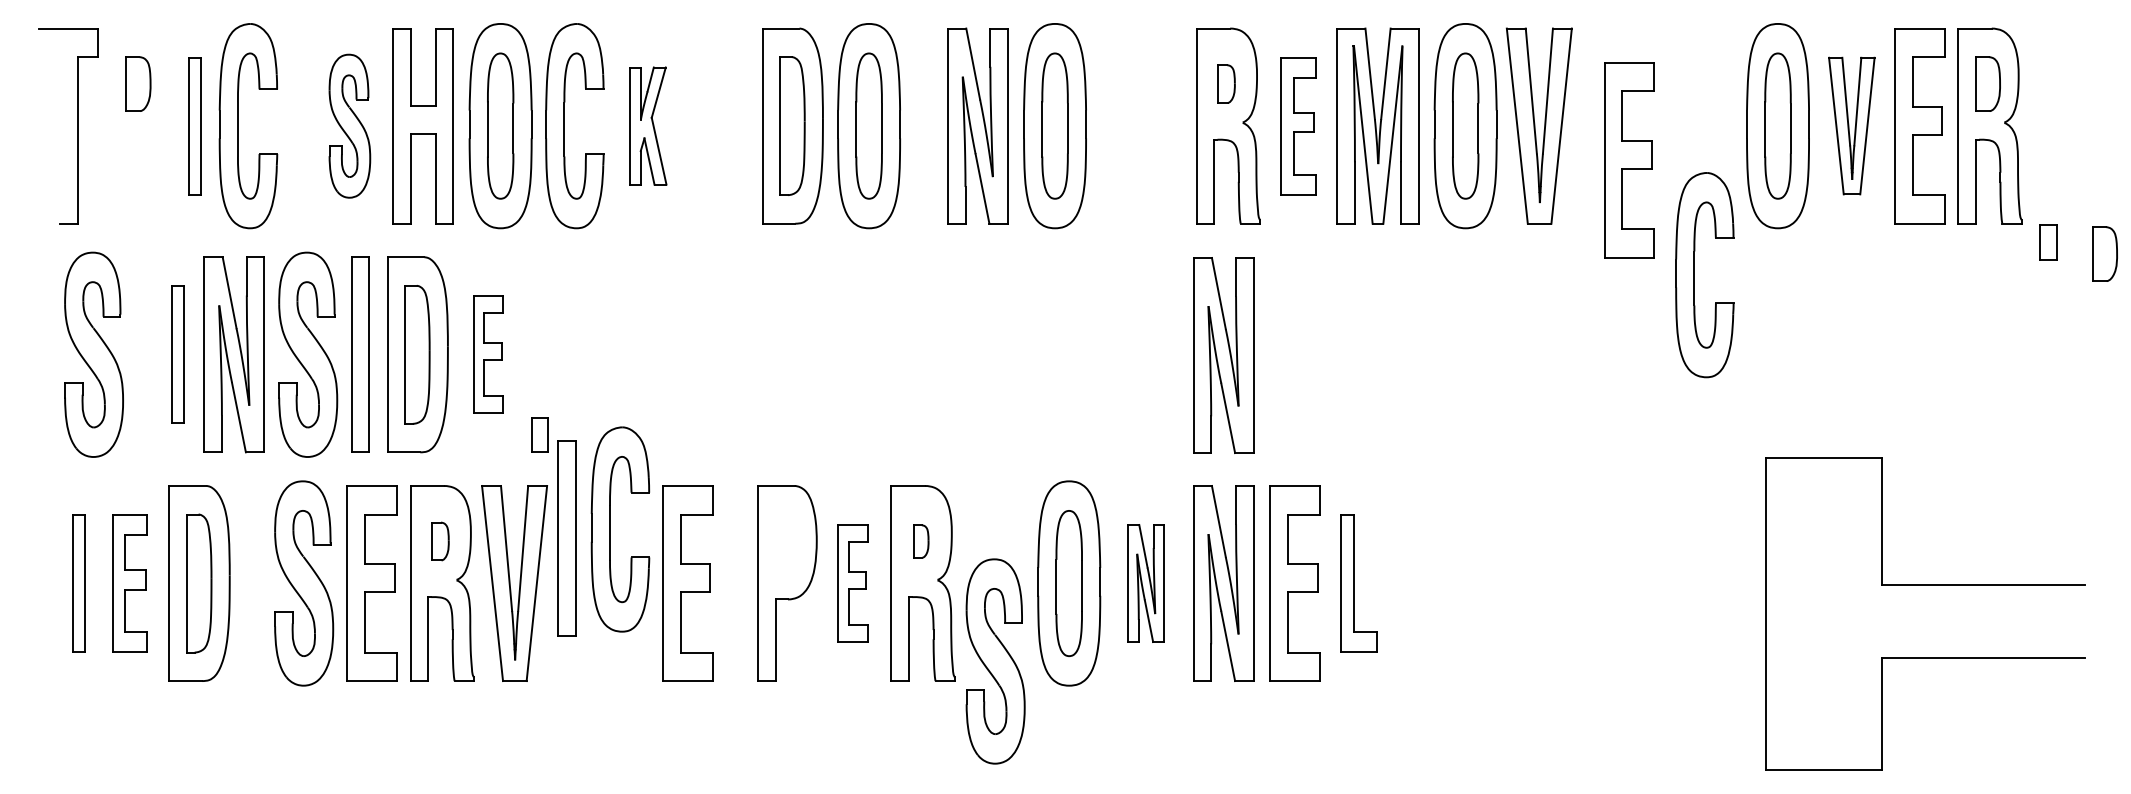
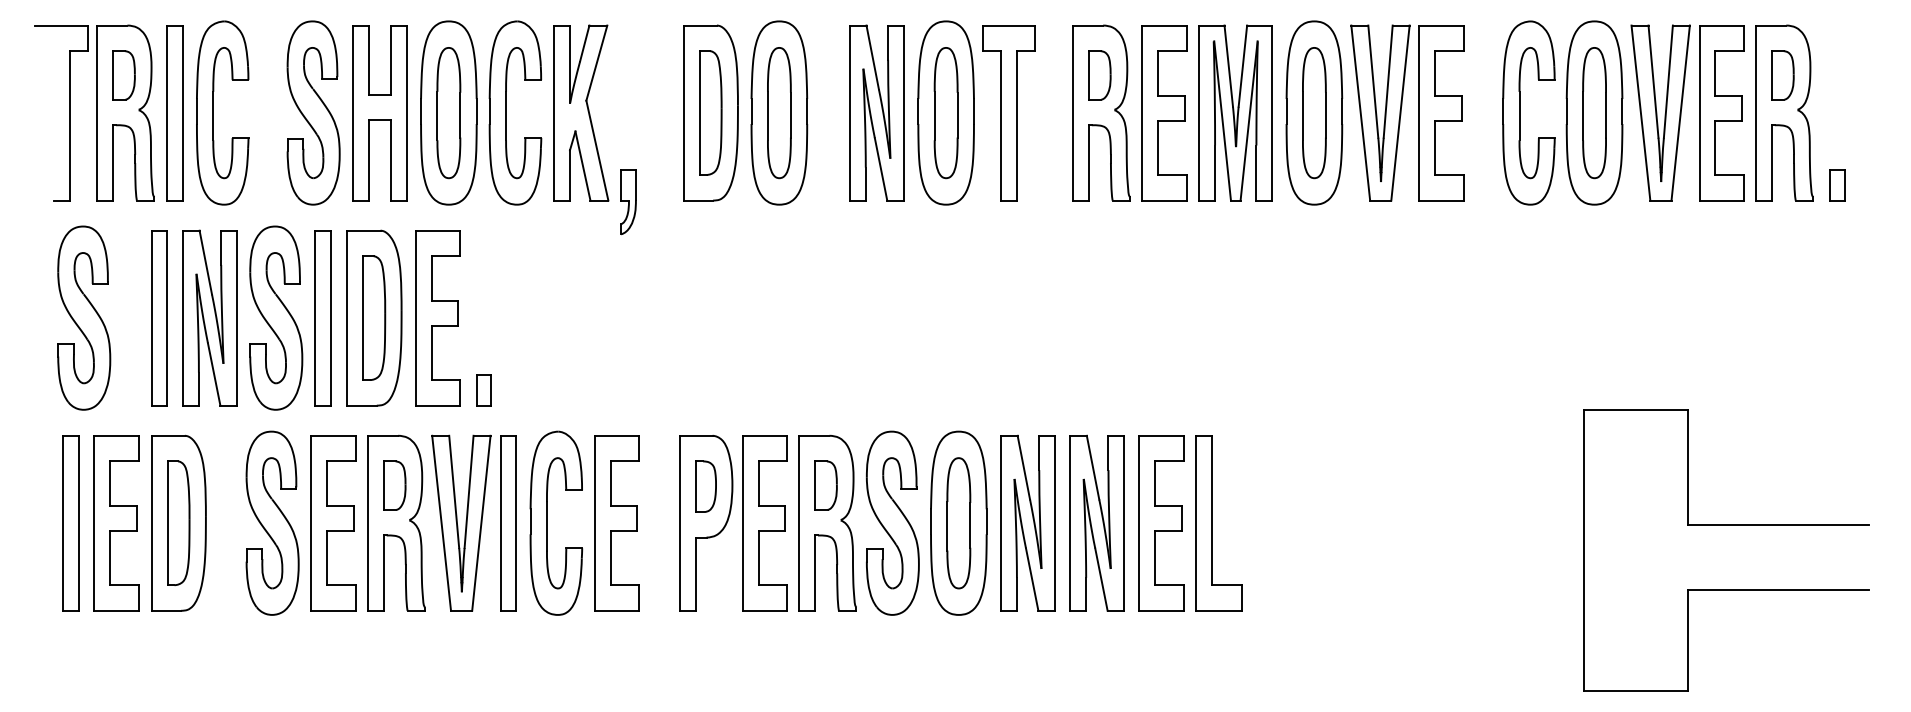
part: (1226, 83) -> (1099, 74), size x1.43
part: (140, 125) -> (125, 112), added
part: (648, 125) -> (581, 112), size x1.67
part: (1851, 125) -> (1660, 112), size x1.43
part: (194, 126) -> (174, 113), size x1.43
part: (349, 126) -> (313, 113), size x1.43
part: (1125, 126) -> (1009, 113), added
part: (1298, 126) -> (1164, 113), size x1.43
part: (1629, 160) -> (1441, 113), moved
part: (701, 225) -> (629, 202), added
part: (2048, 242) -> (1837, 185), moved
part: (2104, 253) -> (1887, 227), removed
part: (1694, 275) -> (1519, 113), moved
part: (177, 354) -> (159, 317), size x1.43
part: (488, 354) -> (437, 317), size x1.67
part: (1223, 355) -> (1097, 318), removed
part: (610, 529) -> (547, 523), moved
part: (566, 538) -> (507, 523), moved
part: (440, 541) -> (394, 485), size x1.43
part: (921, 541) -> (826, 485), size x1.67
part: (787, 542) -> (706, 486), added
part: (78, 583) -> (70, 523), size x1.43
part: (129, 583) -> (116, 523), size x1.43
part: (852, 583) -> (764, 523), size x1.67
part: (1145, 583) -> (1027, 523), size x1.67
part: (1358, 583) -> (1218, 523), size x1.43
part: (995, 661) -> (892, 523), moved

